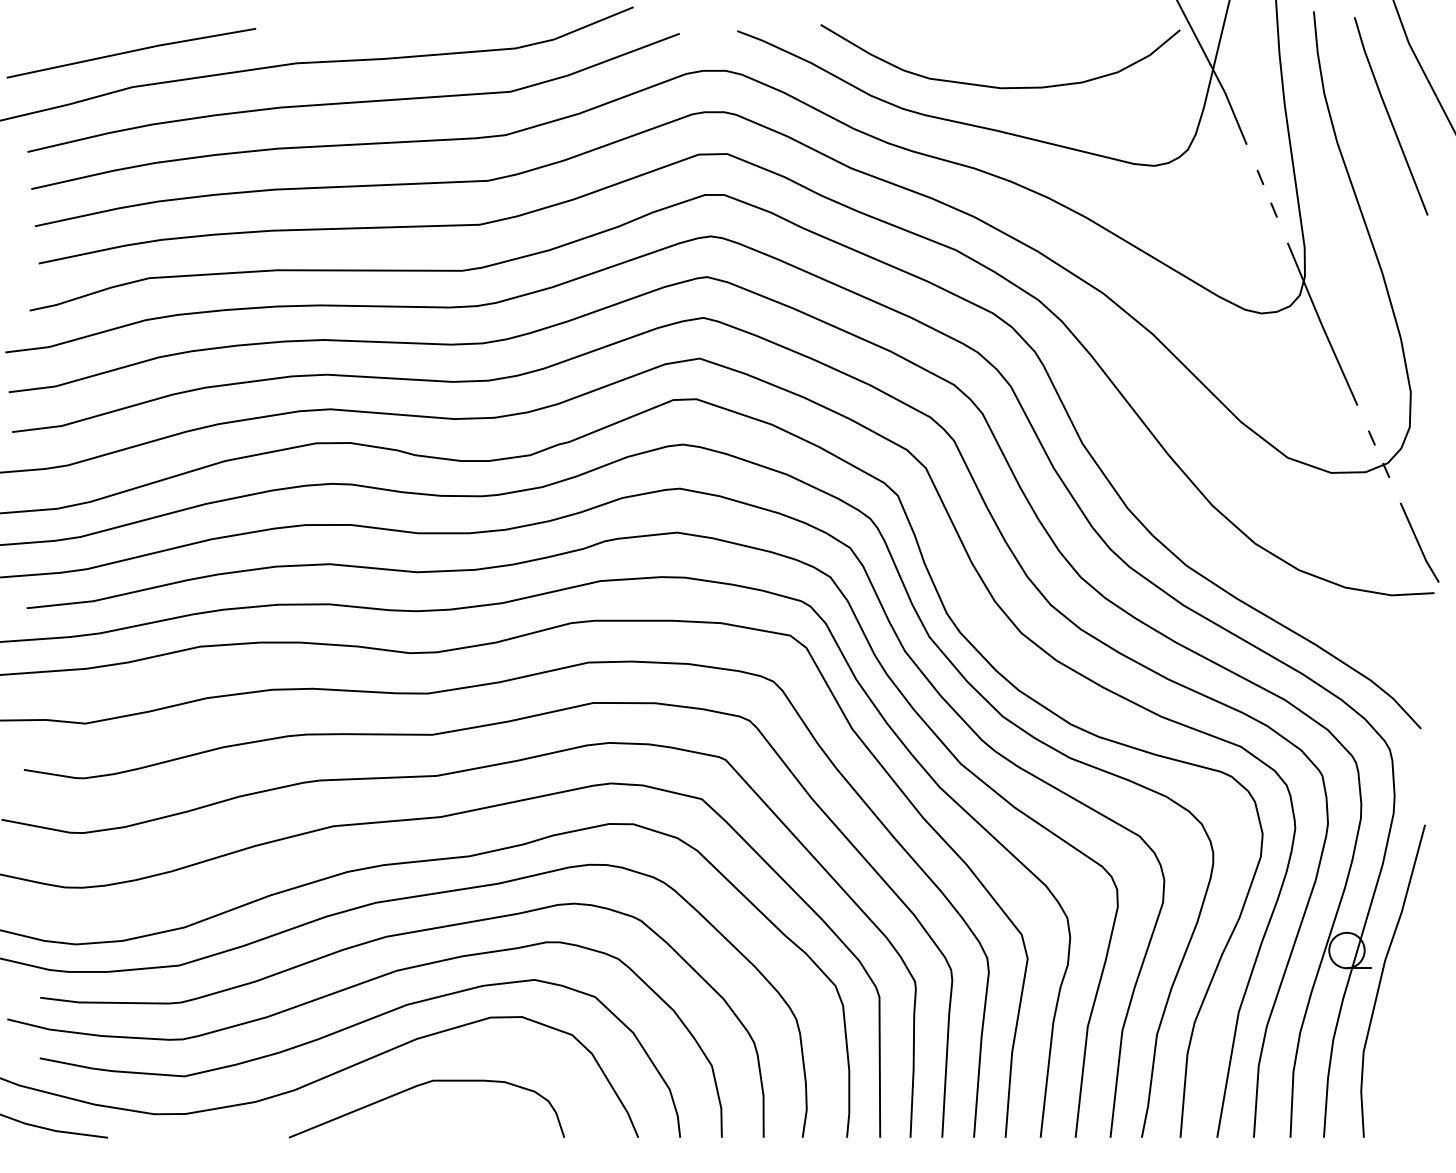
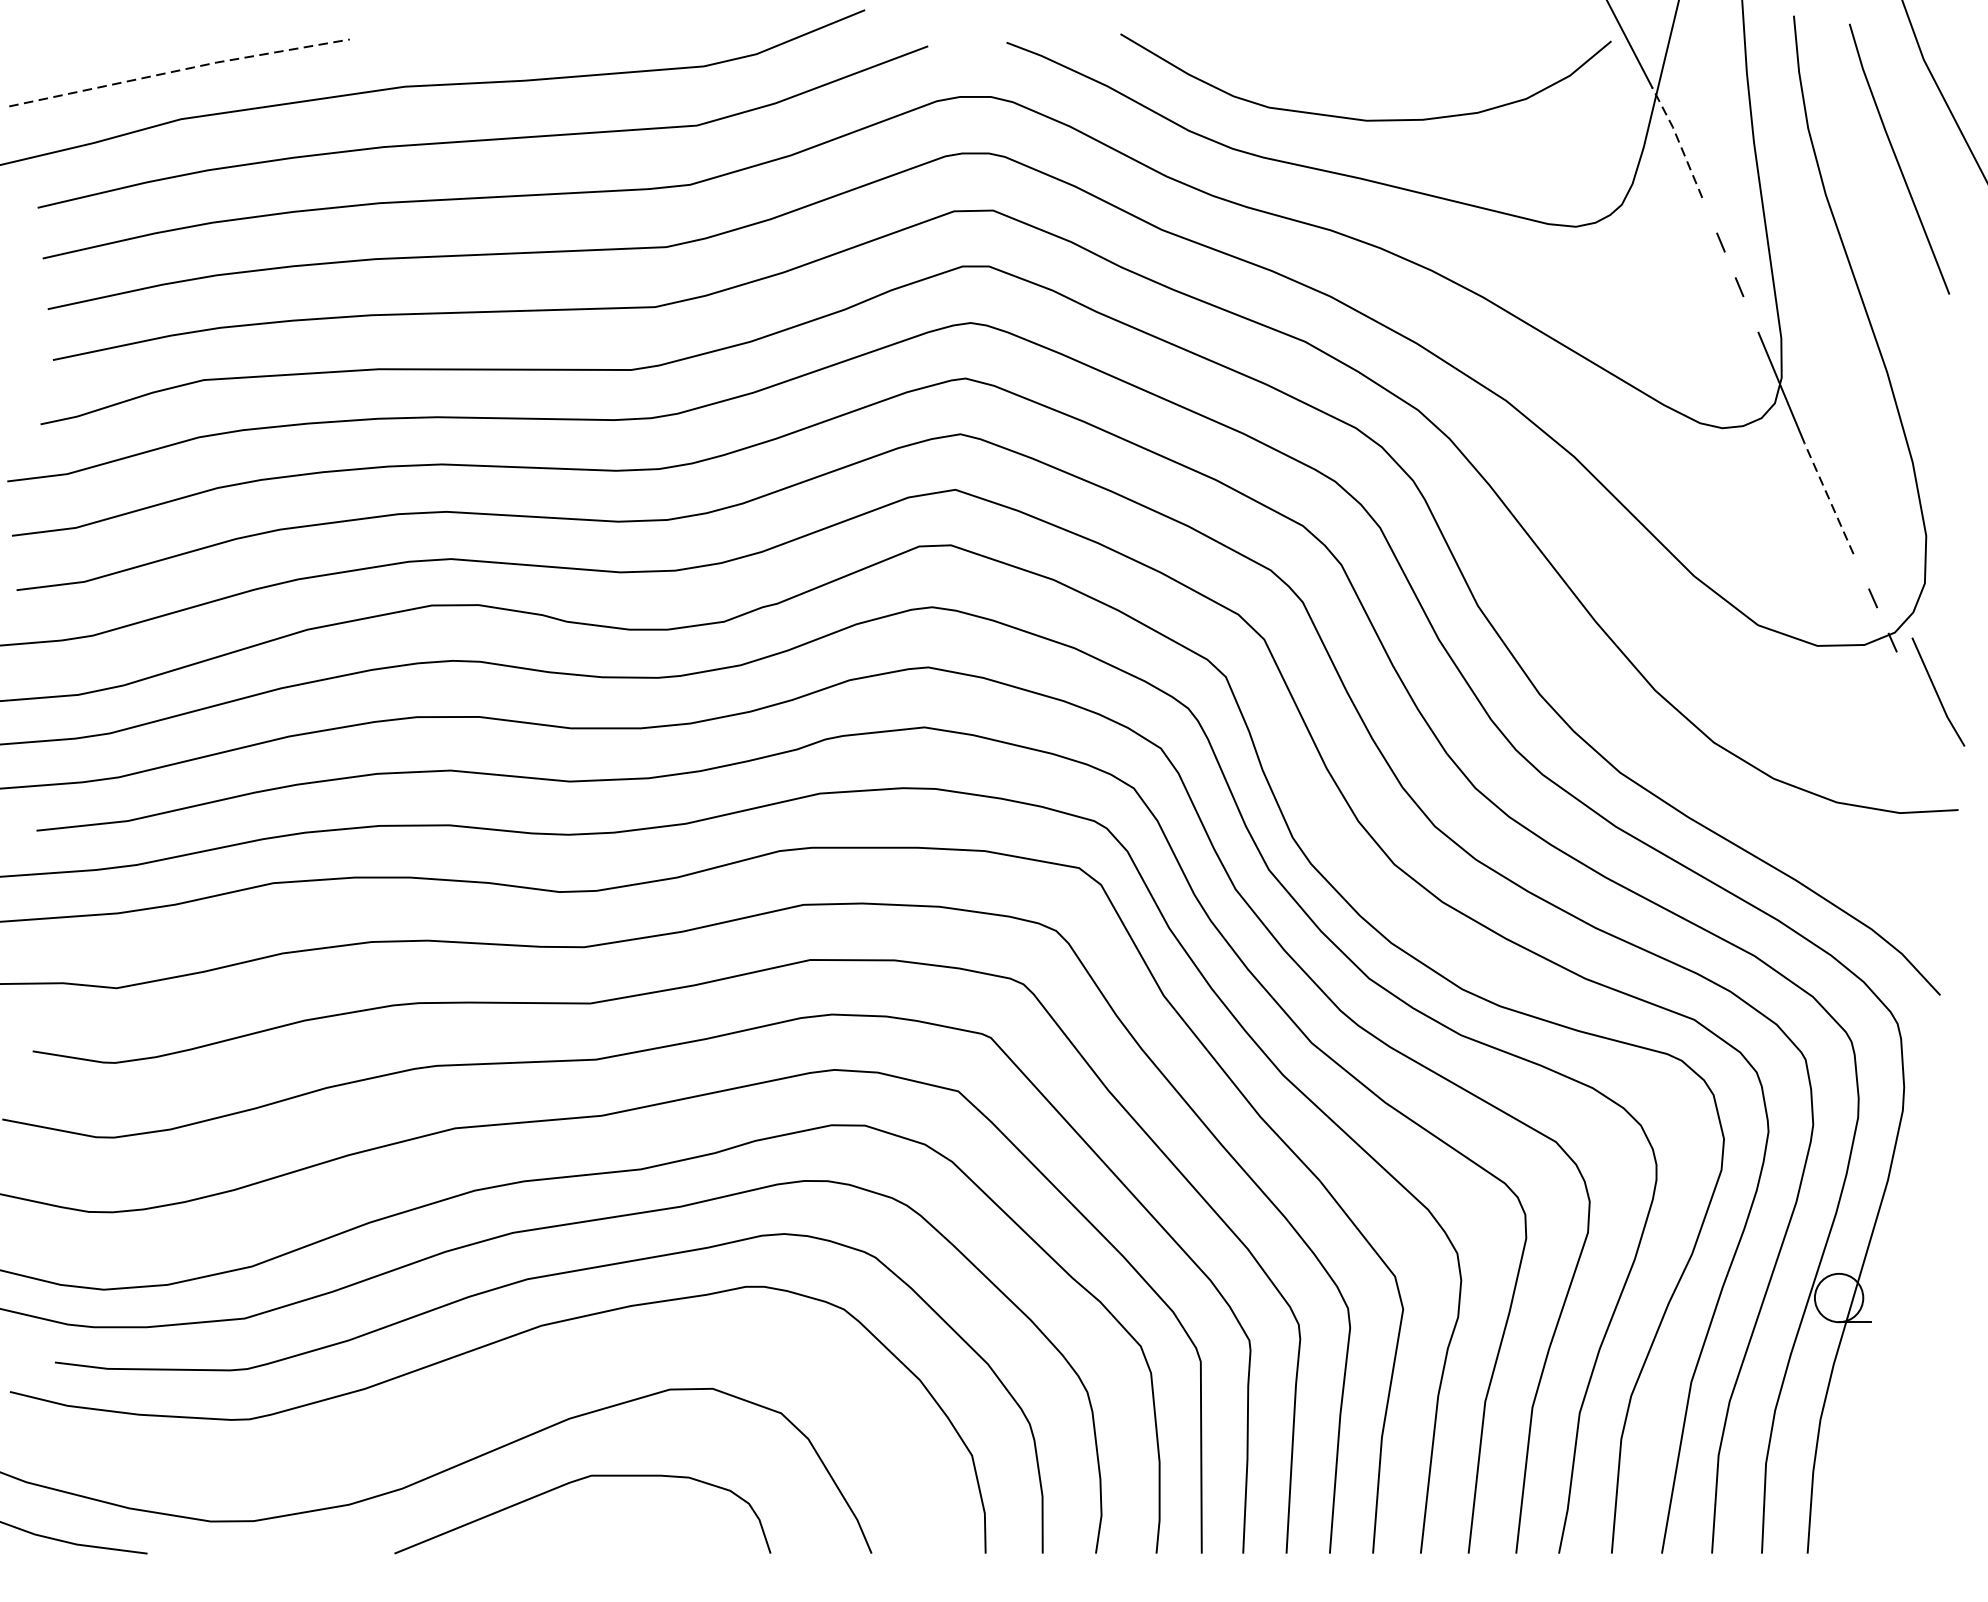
line: (131, 51) -> (179, 70), solid -> dashed
line: (1229, 103) -> (1678, 141), solid -> dashed
line: (1339, 363) -> (1828, 496), solid -> dashed
line: (1419, 542) -> (1938, 691), moved
curve: (1382, 977) -> (1887, 1334), removed
curve: (349, 1028) -> (477, 1404), removed

